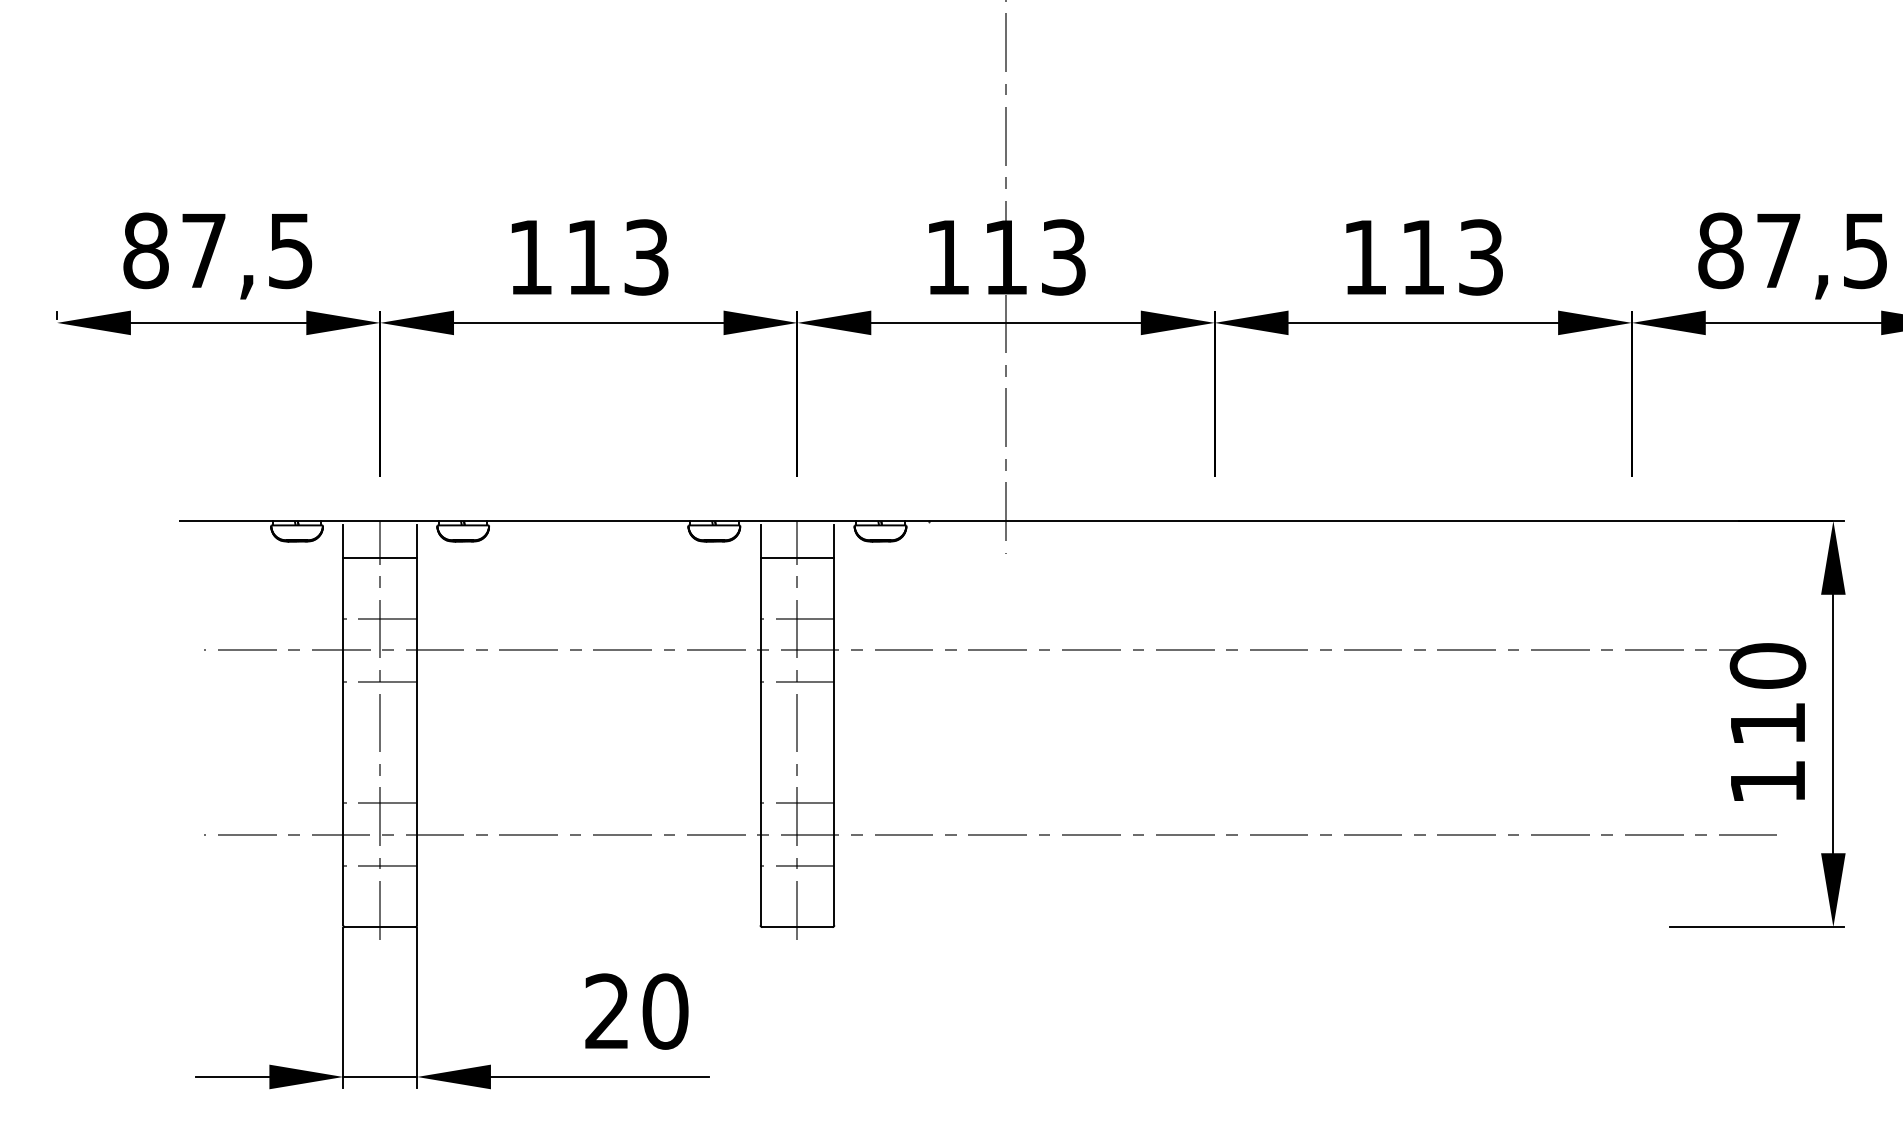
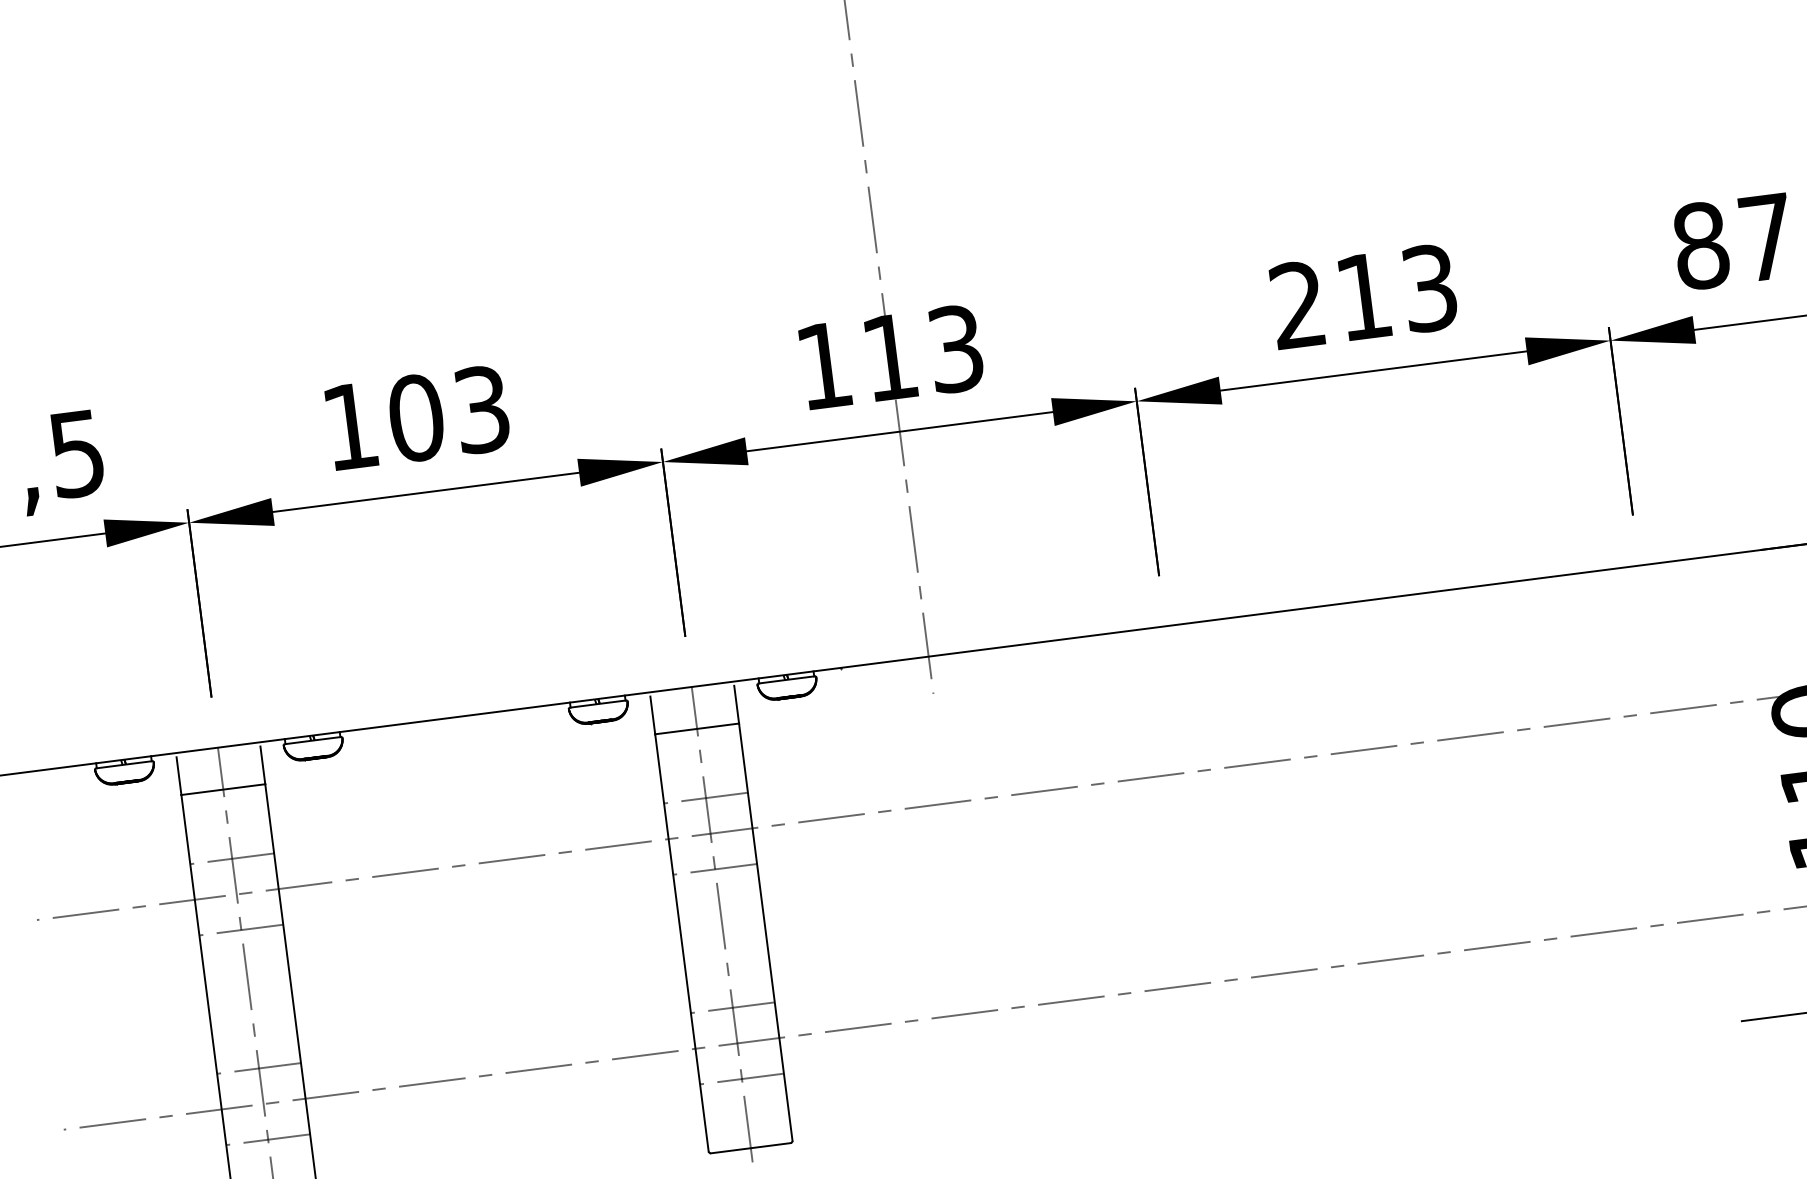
text: (1364, 256) -> (1297, 304), 113 -> 213
text: (588, 257) -> (416, 418), 113 -> 103

